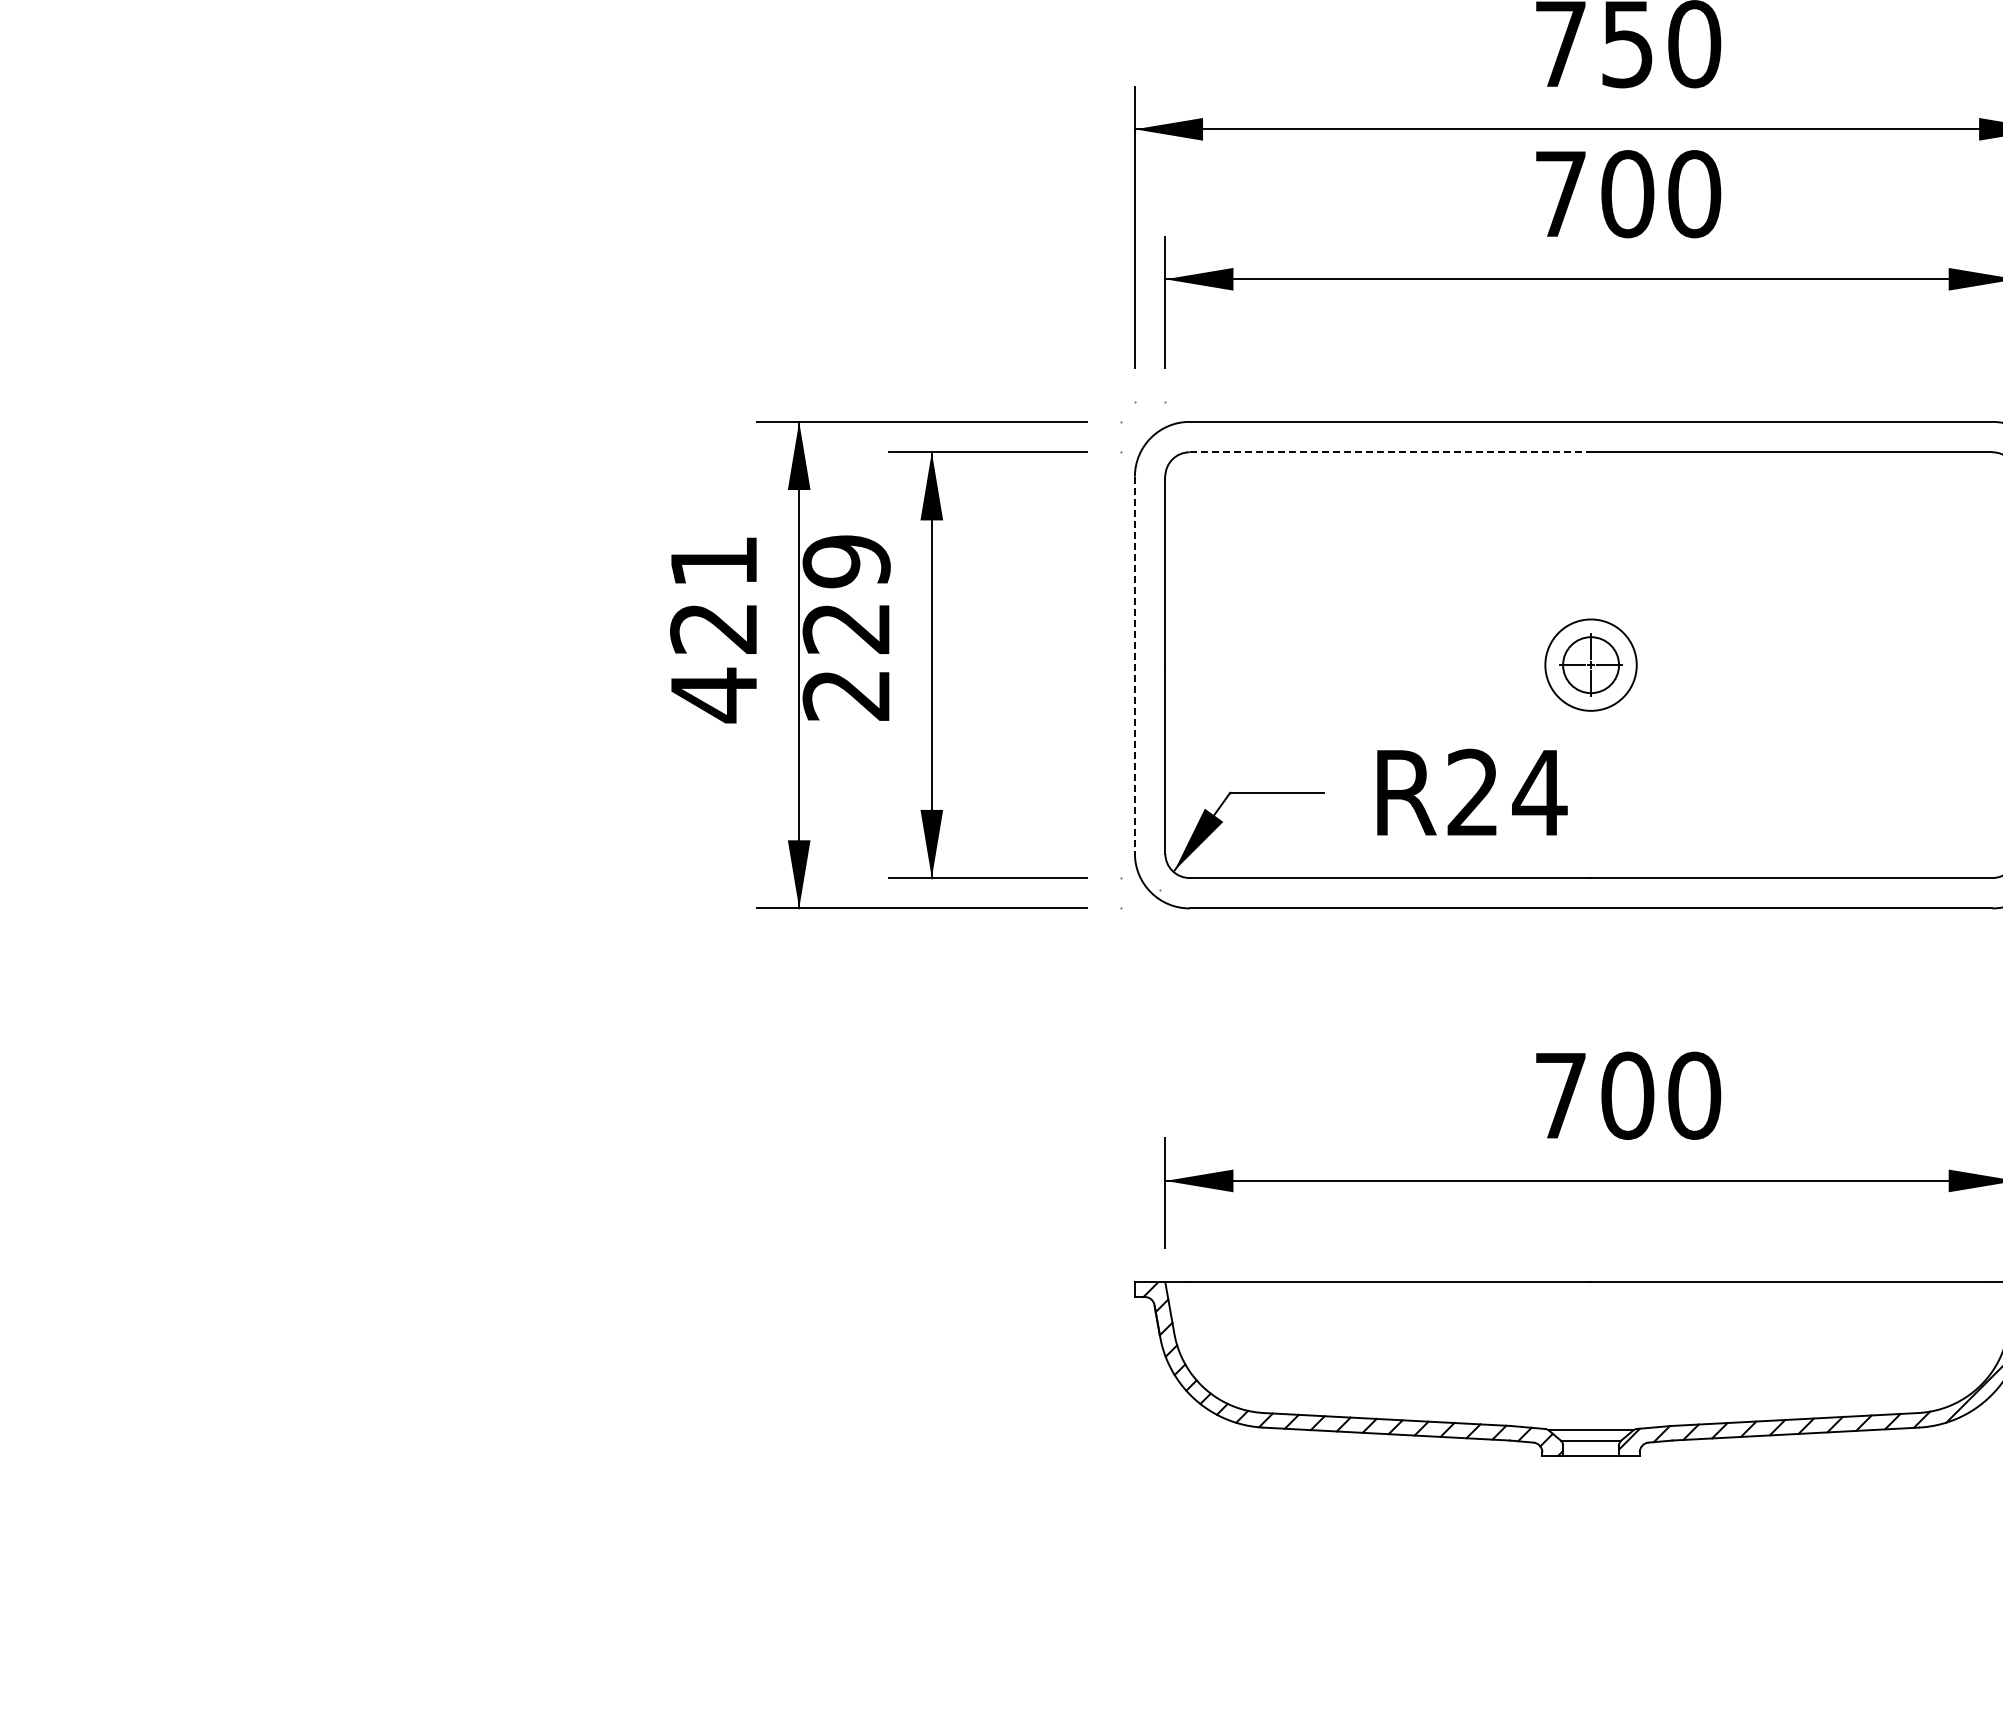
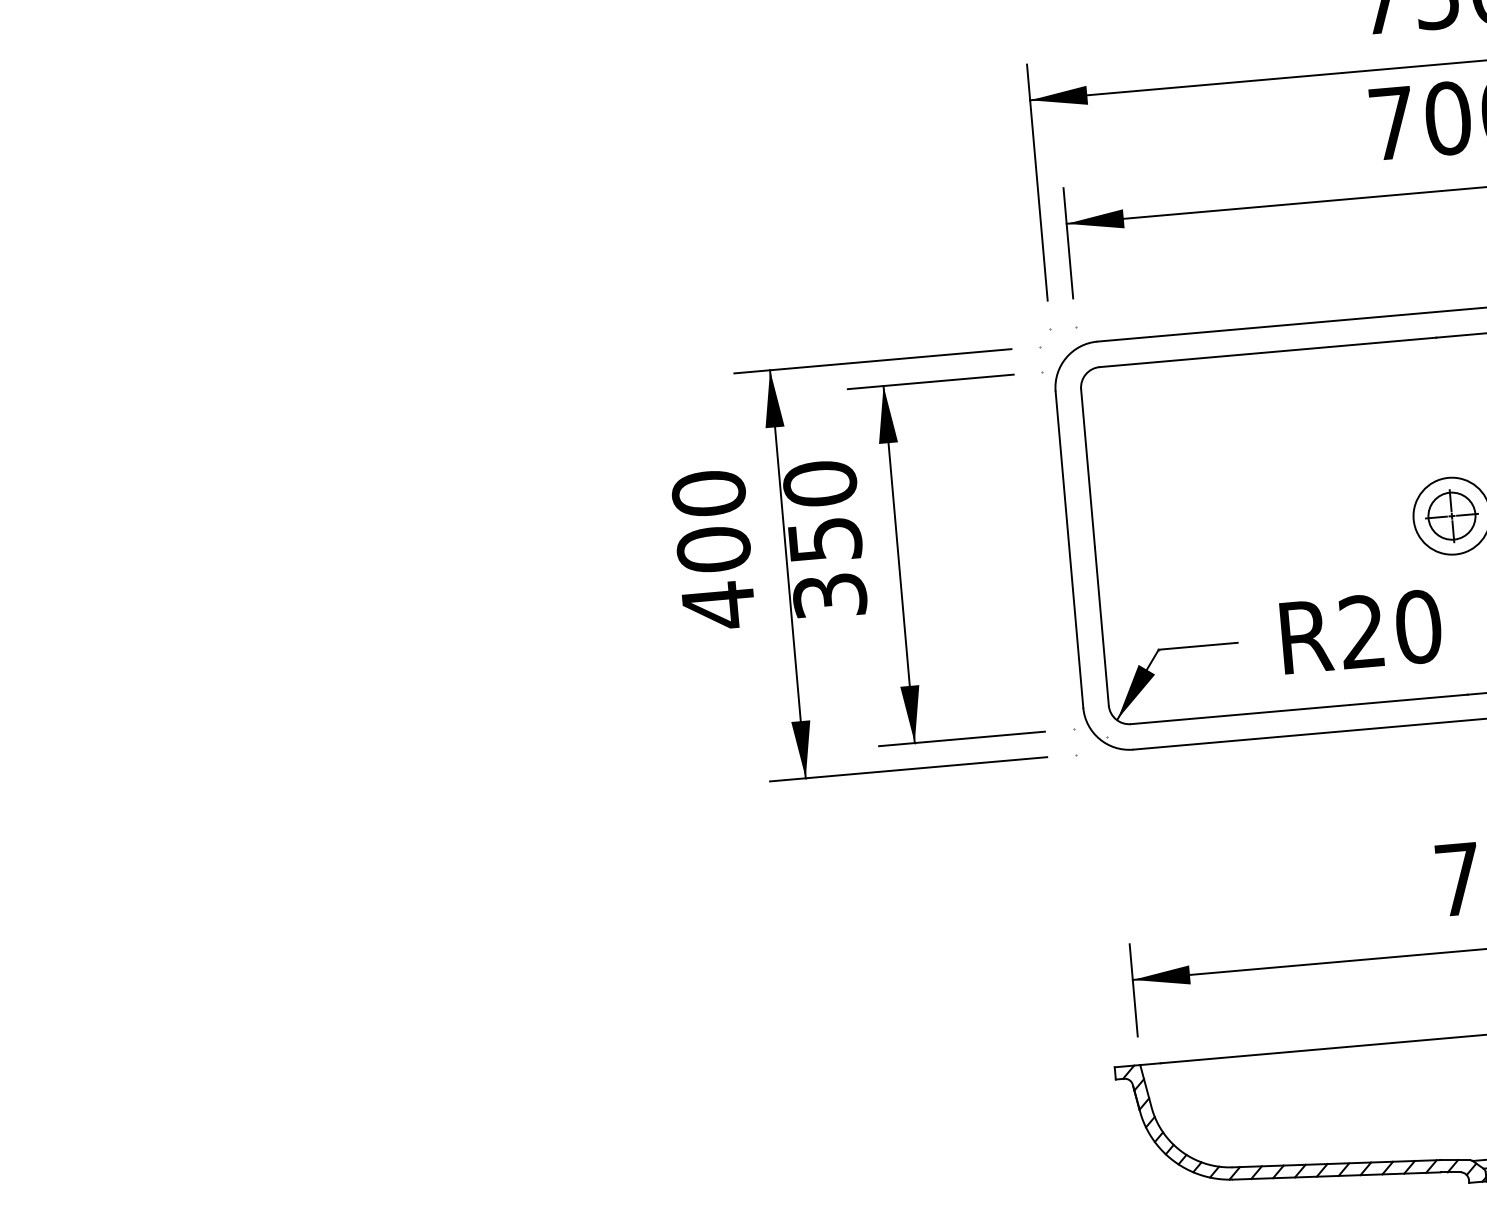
line: (1390, 452) -> (1268, 352), dashed -> solid
text: (714, 594) -> (711, 521), 421 -> 400
text: (846, 627) -> (824, 539), 229 -> 350
line: (1134, 665) -> (1069, 549), dashed -> solid
text: (1539, 792) -> (1418, 626), R24 -> R20

